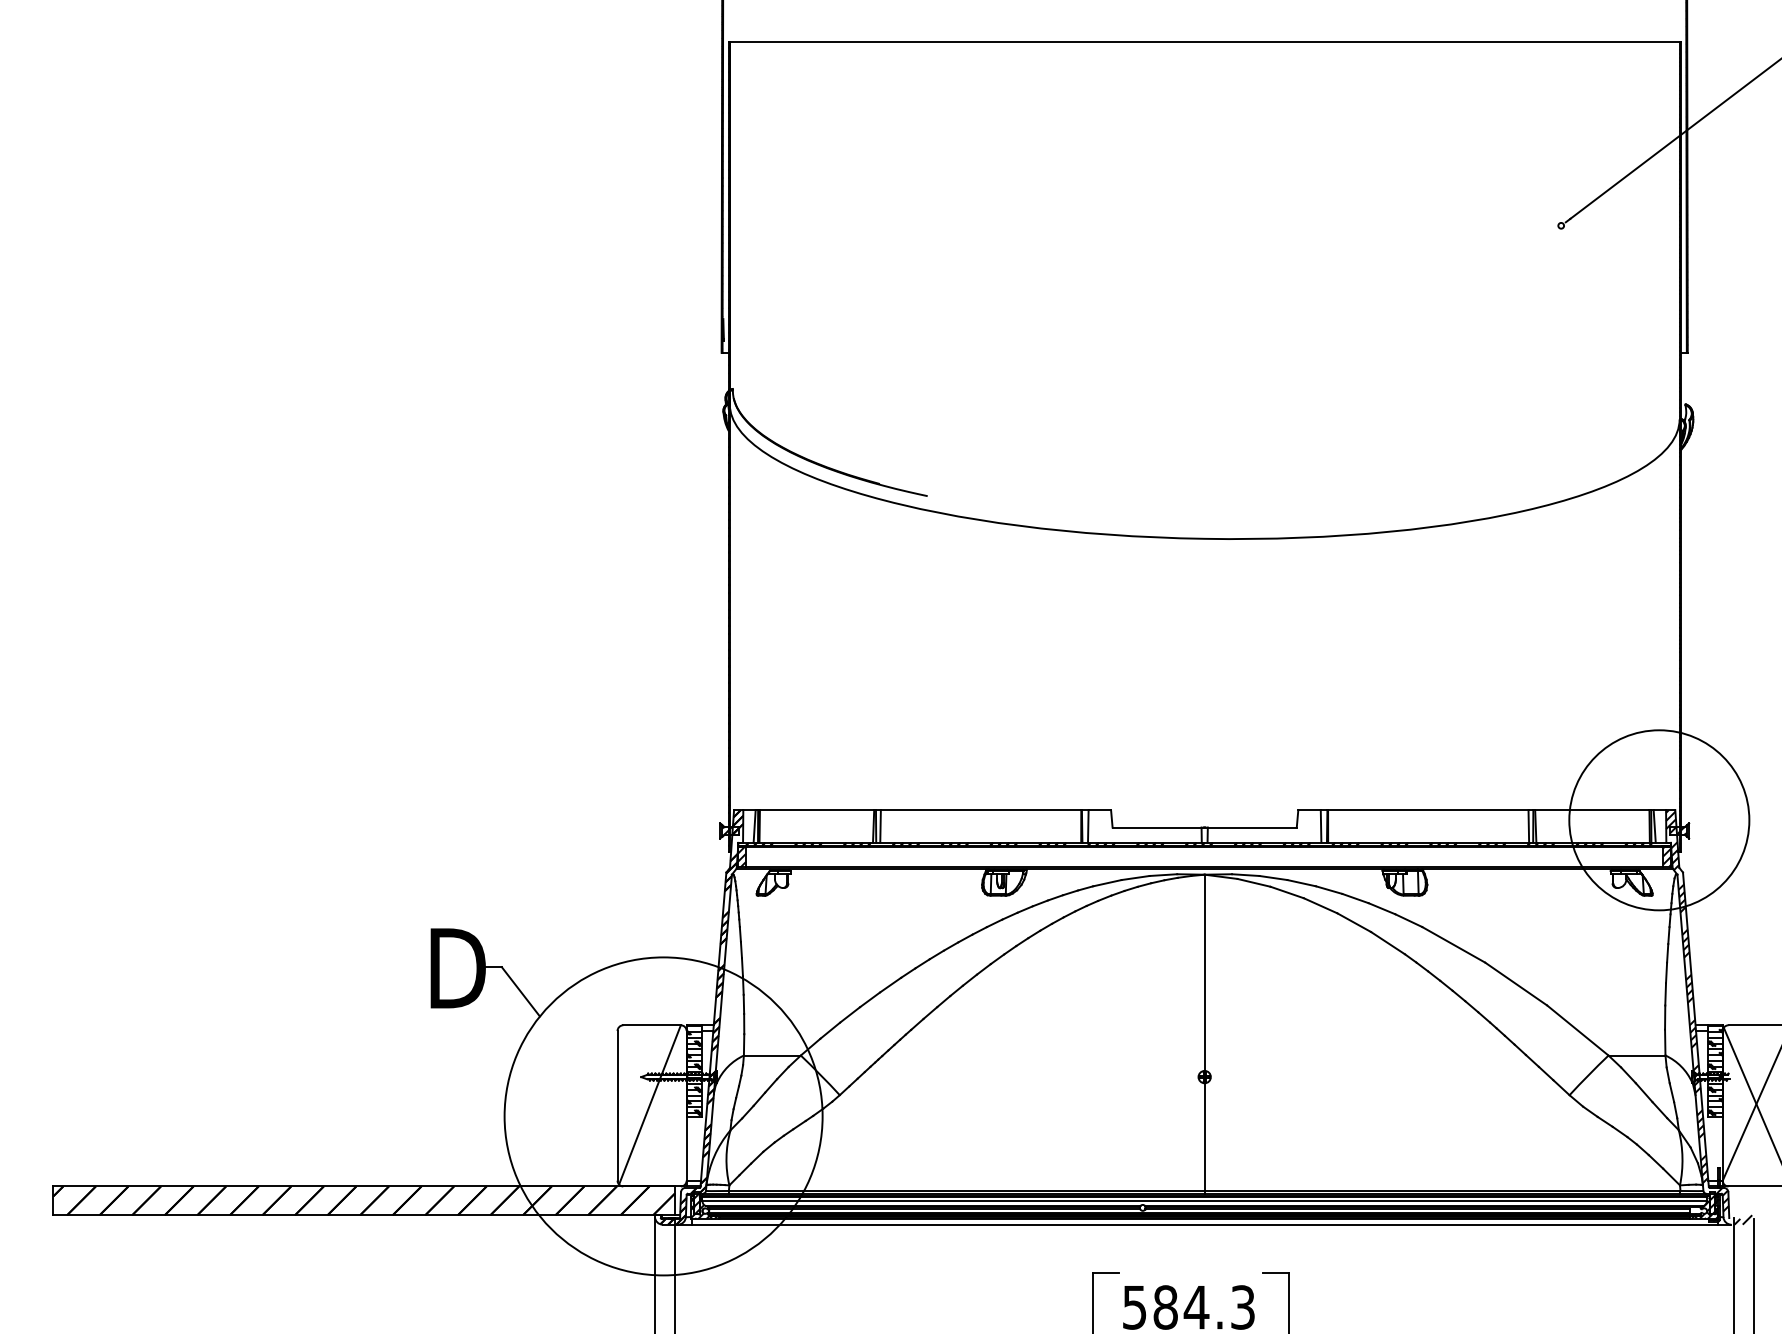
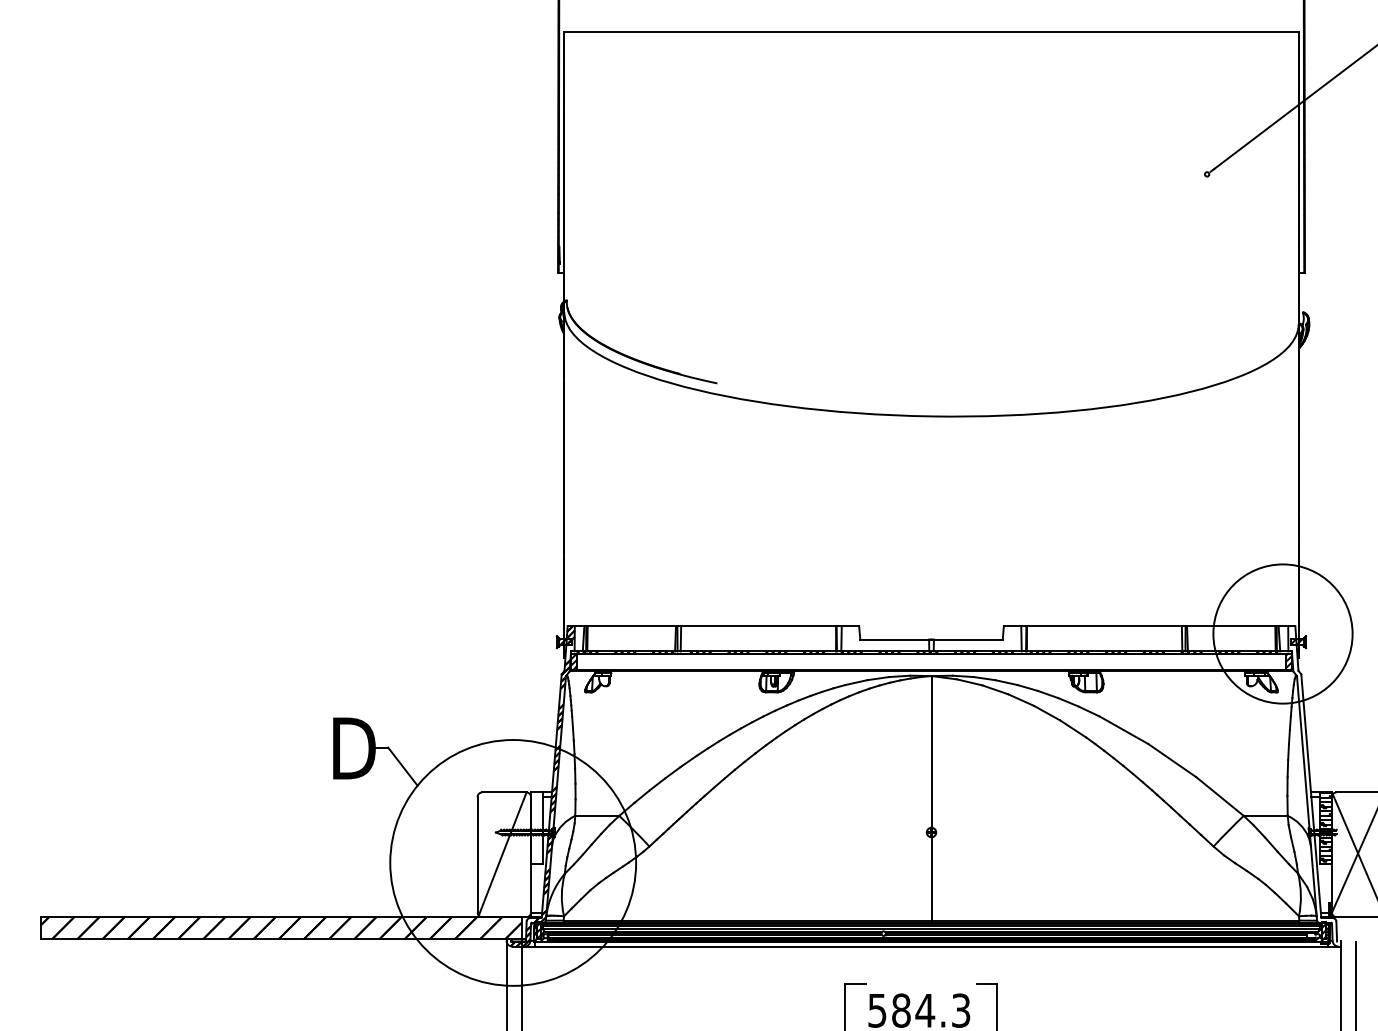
hatch: (1709, 1017) -> (1321, 786), removed
hatch: (693, 1070) -> (536, 827), removed

